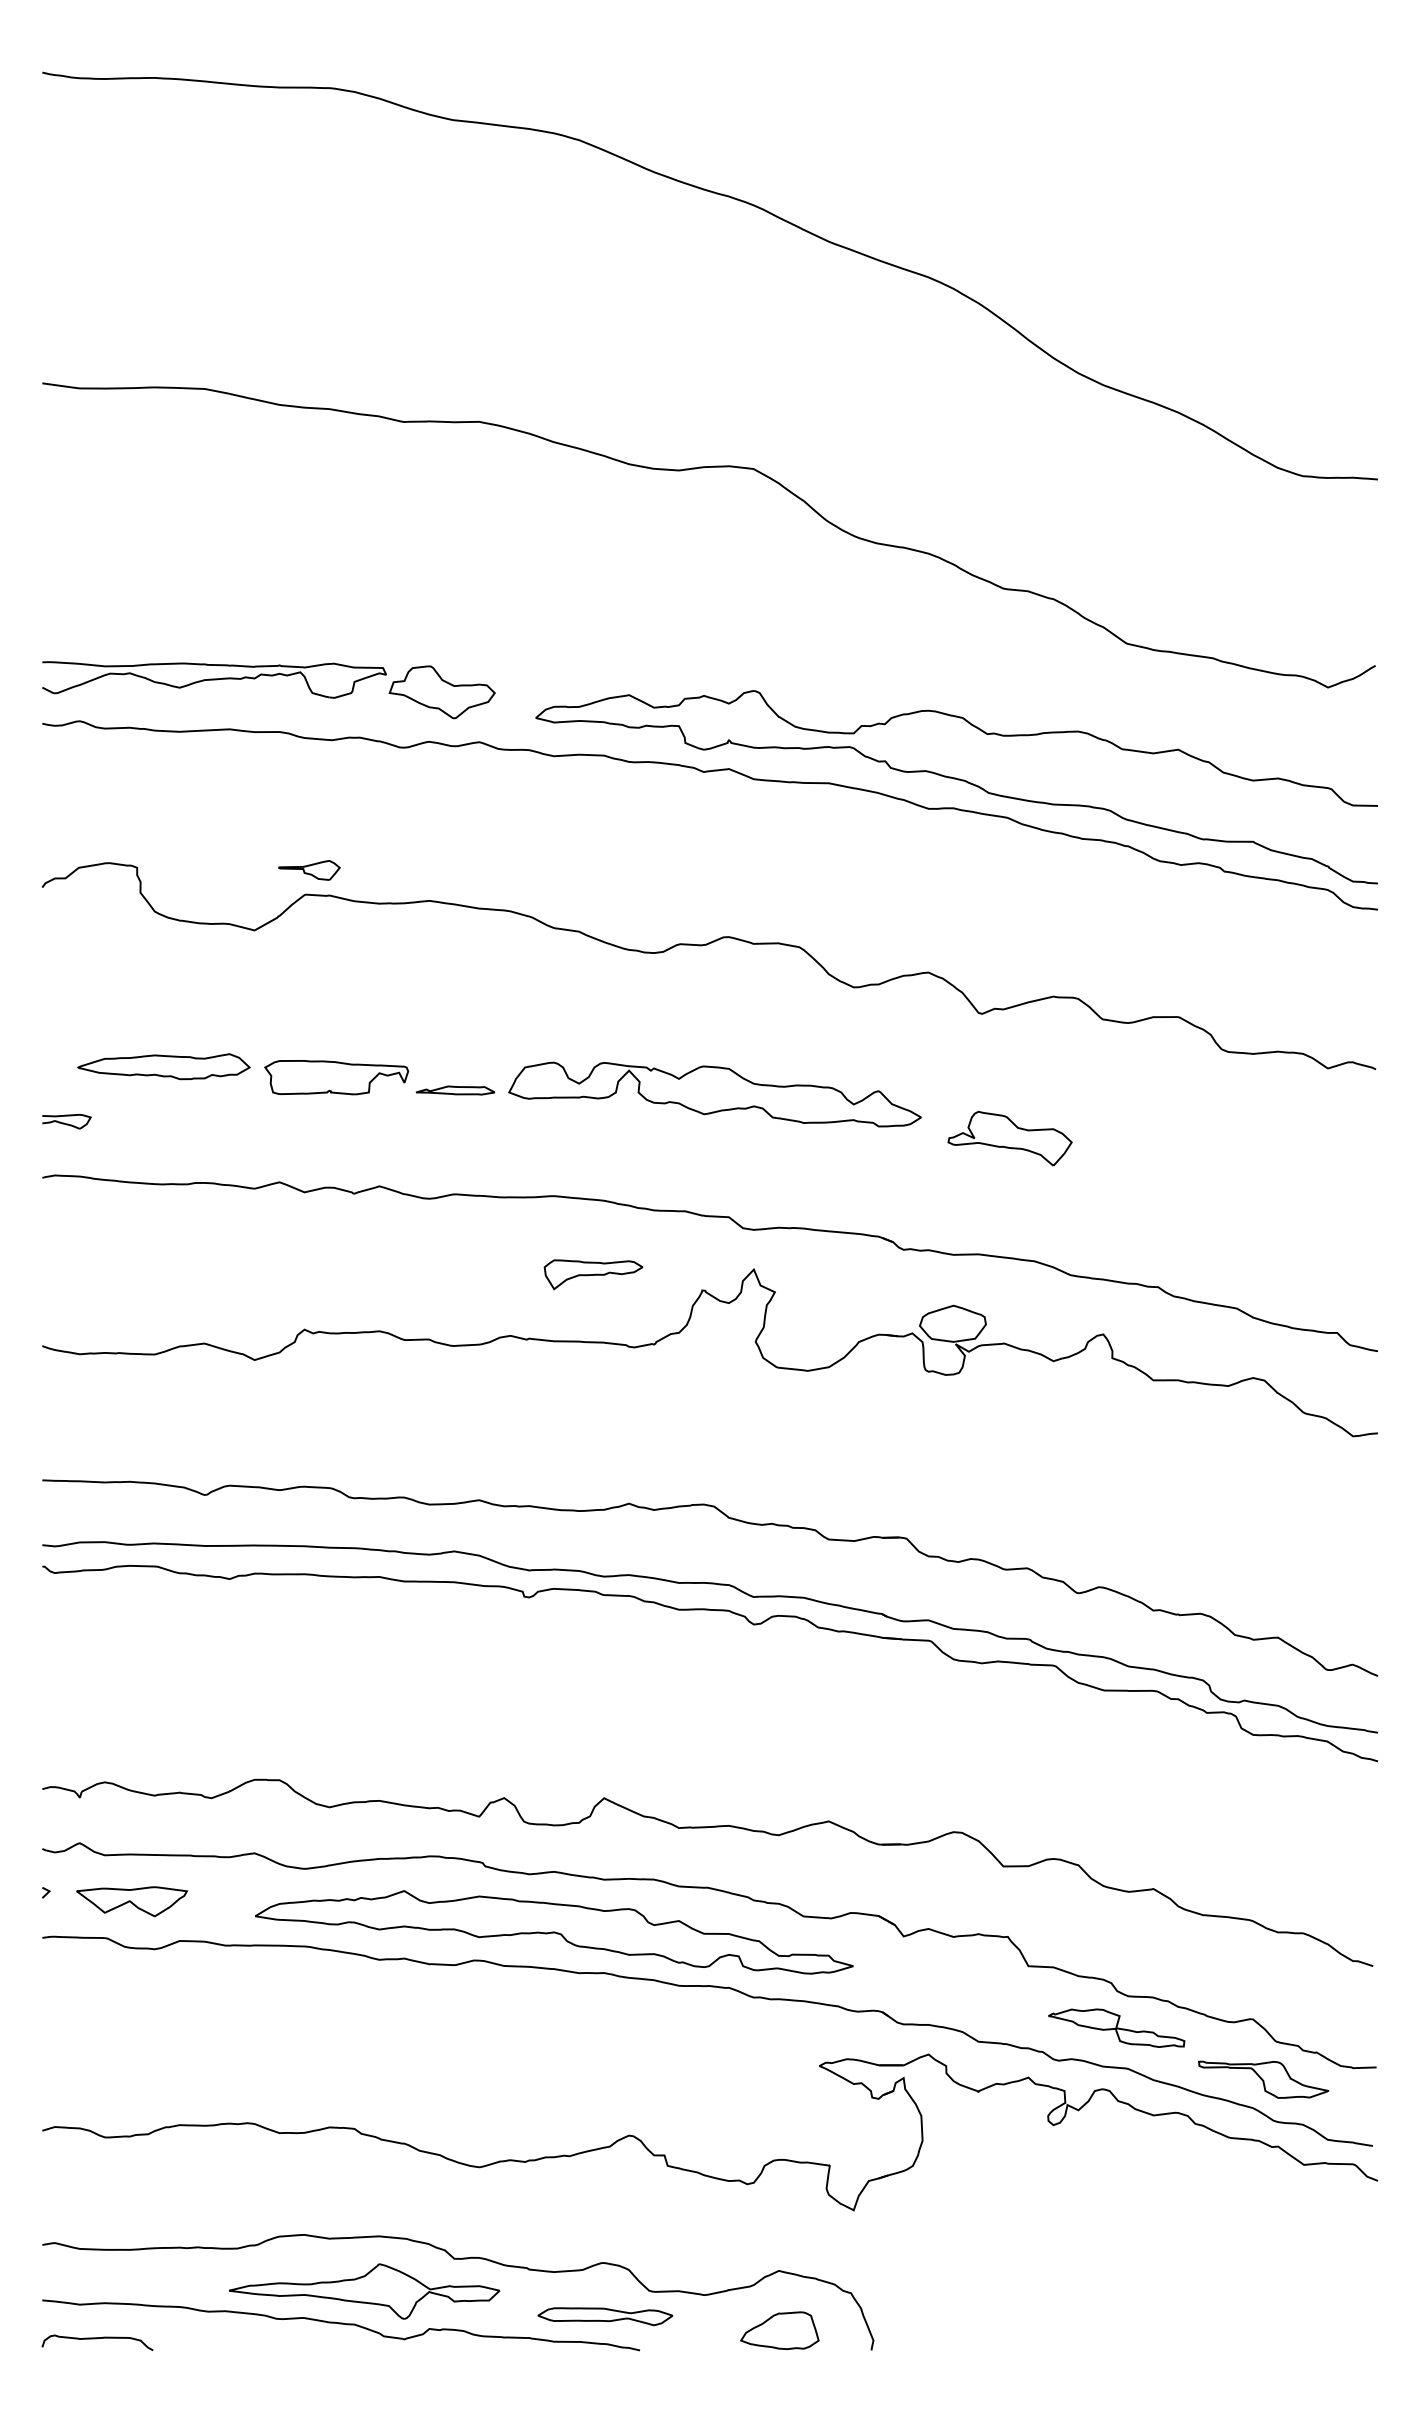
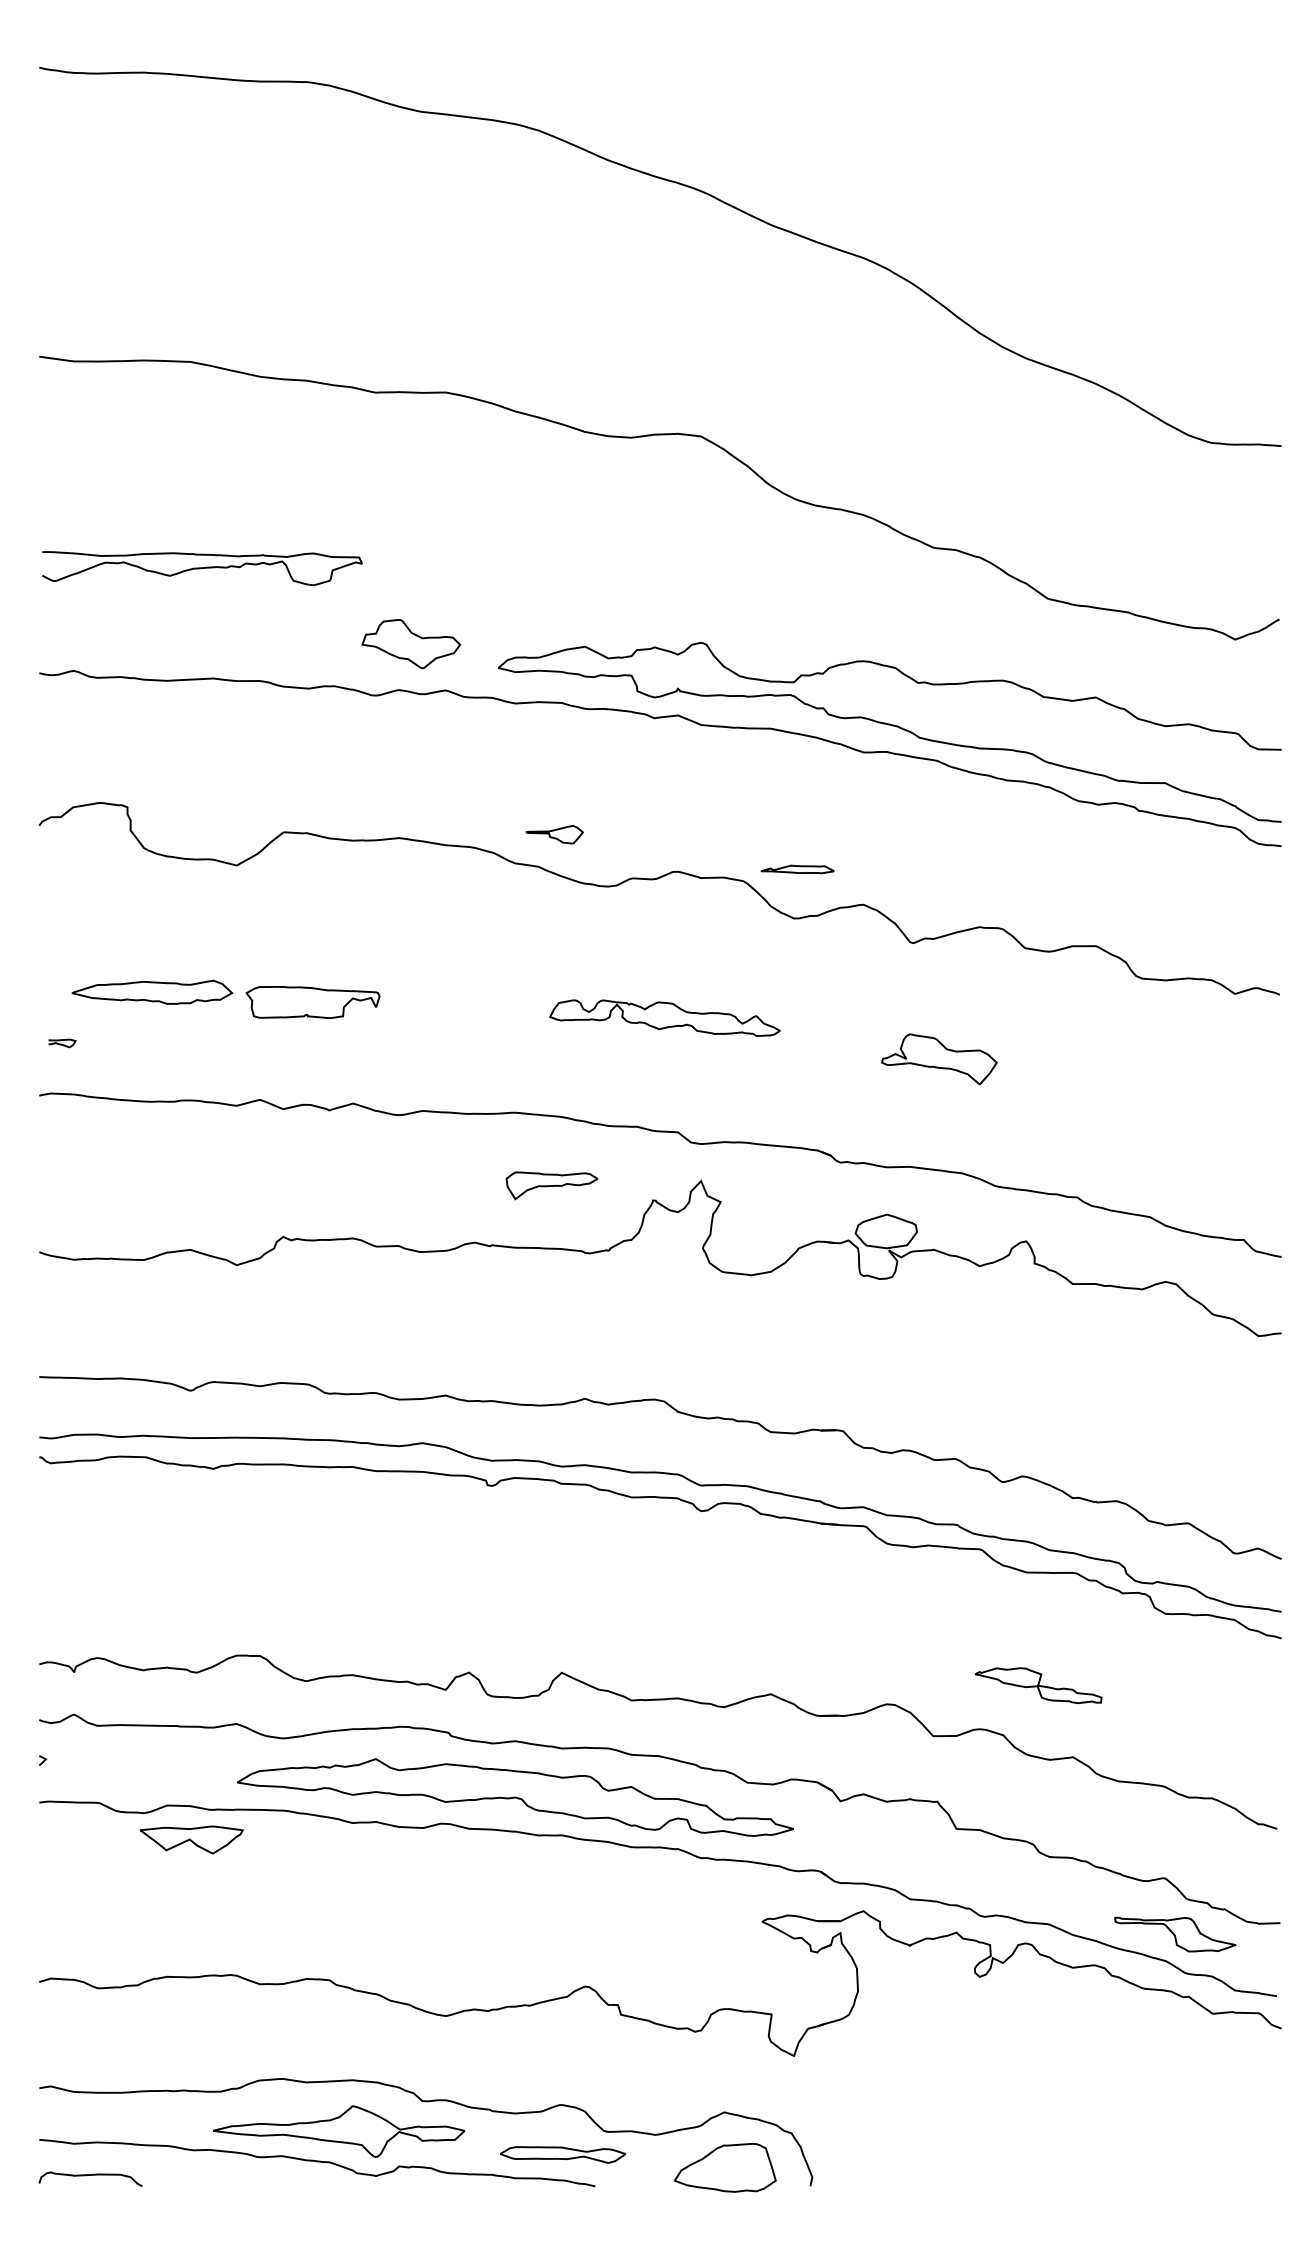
part: (214, 679) -> (202, 568), moved
part: (309, 870) -> (554, 834), moved
part: (455, 1090) -> (797, 869), moved
part: (714, 1093) -> (664, 1017), size x0.6
part: (67, 1121) -> (62, 1043), size x0.6
part: (131, 1901) -> (191, 1839), moved
part: (1116, 2028) -> (1038, 1685), moved
part: (780, 2331) -> (725, 2168), size x1.4

